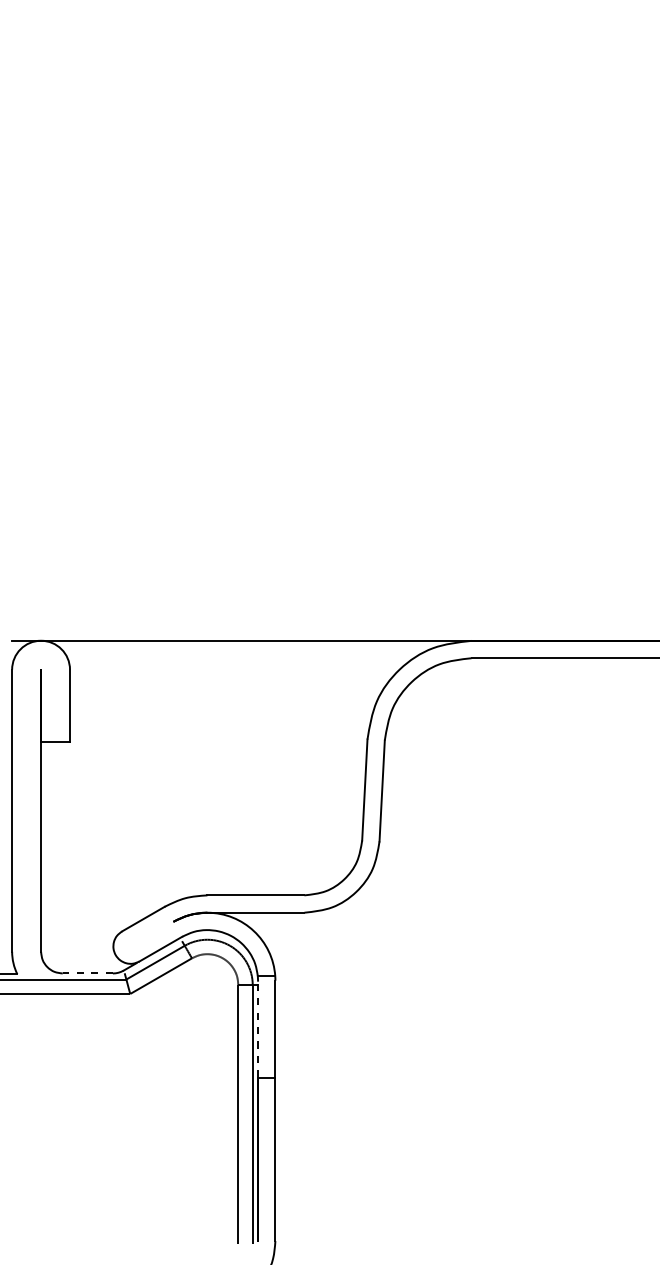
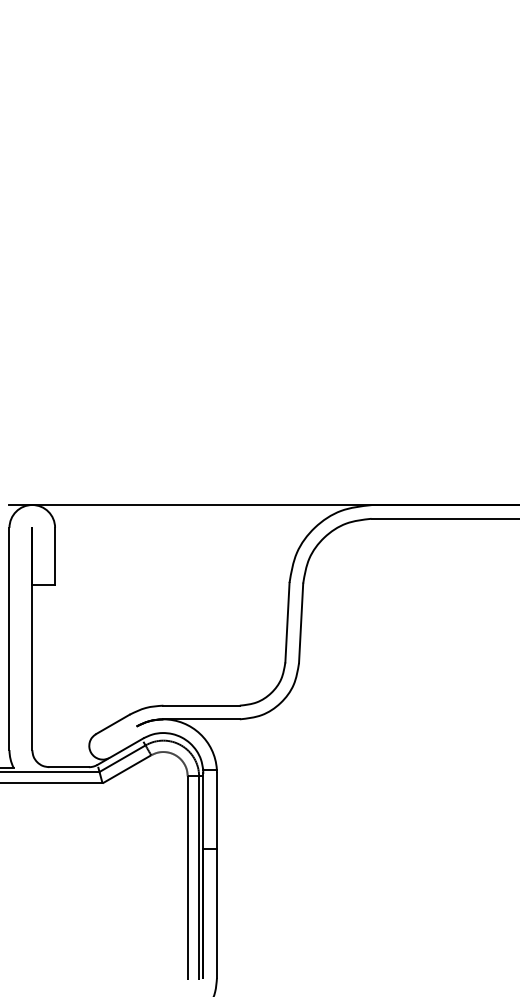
line: (87, 973) -> (68, 767), dashed -> solid
line: (258, 1028) -> (203, 810), dashed -> solid

